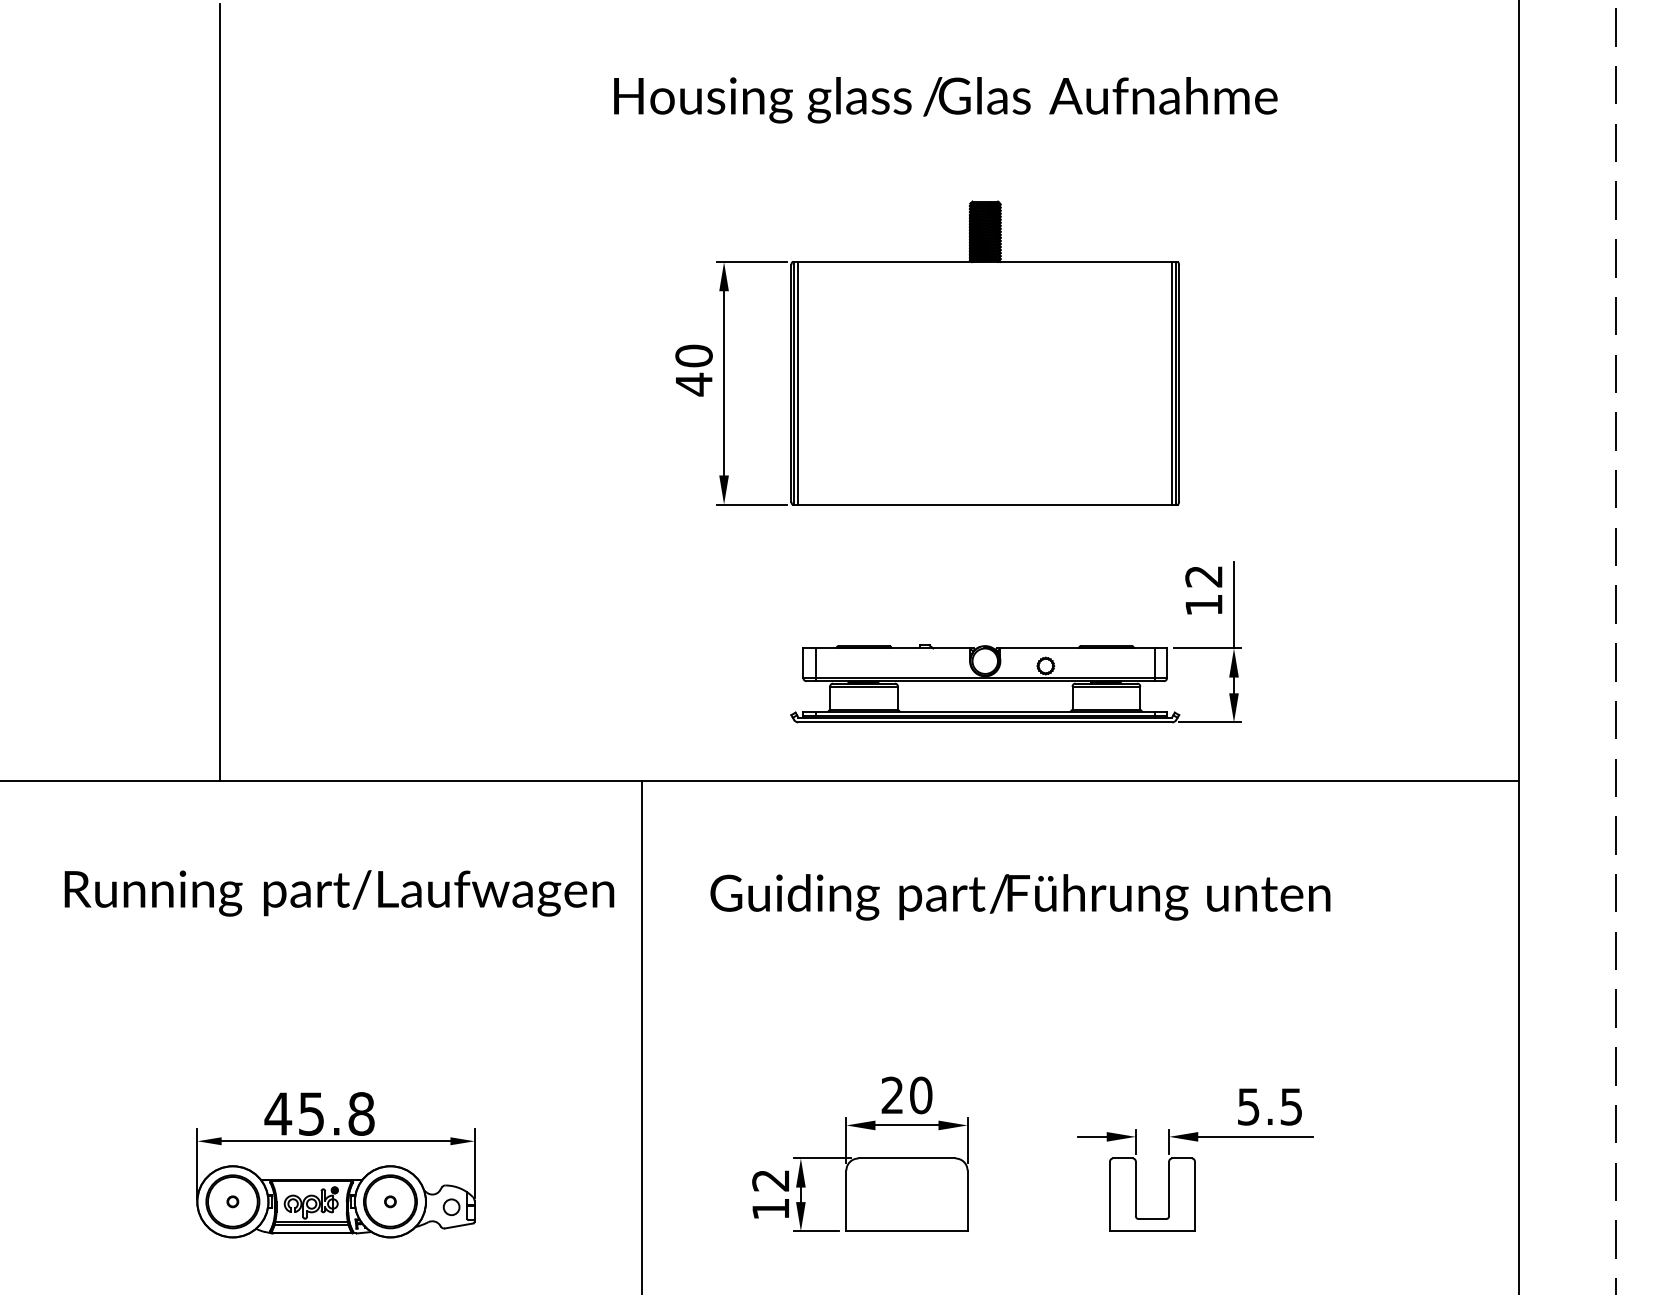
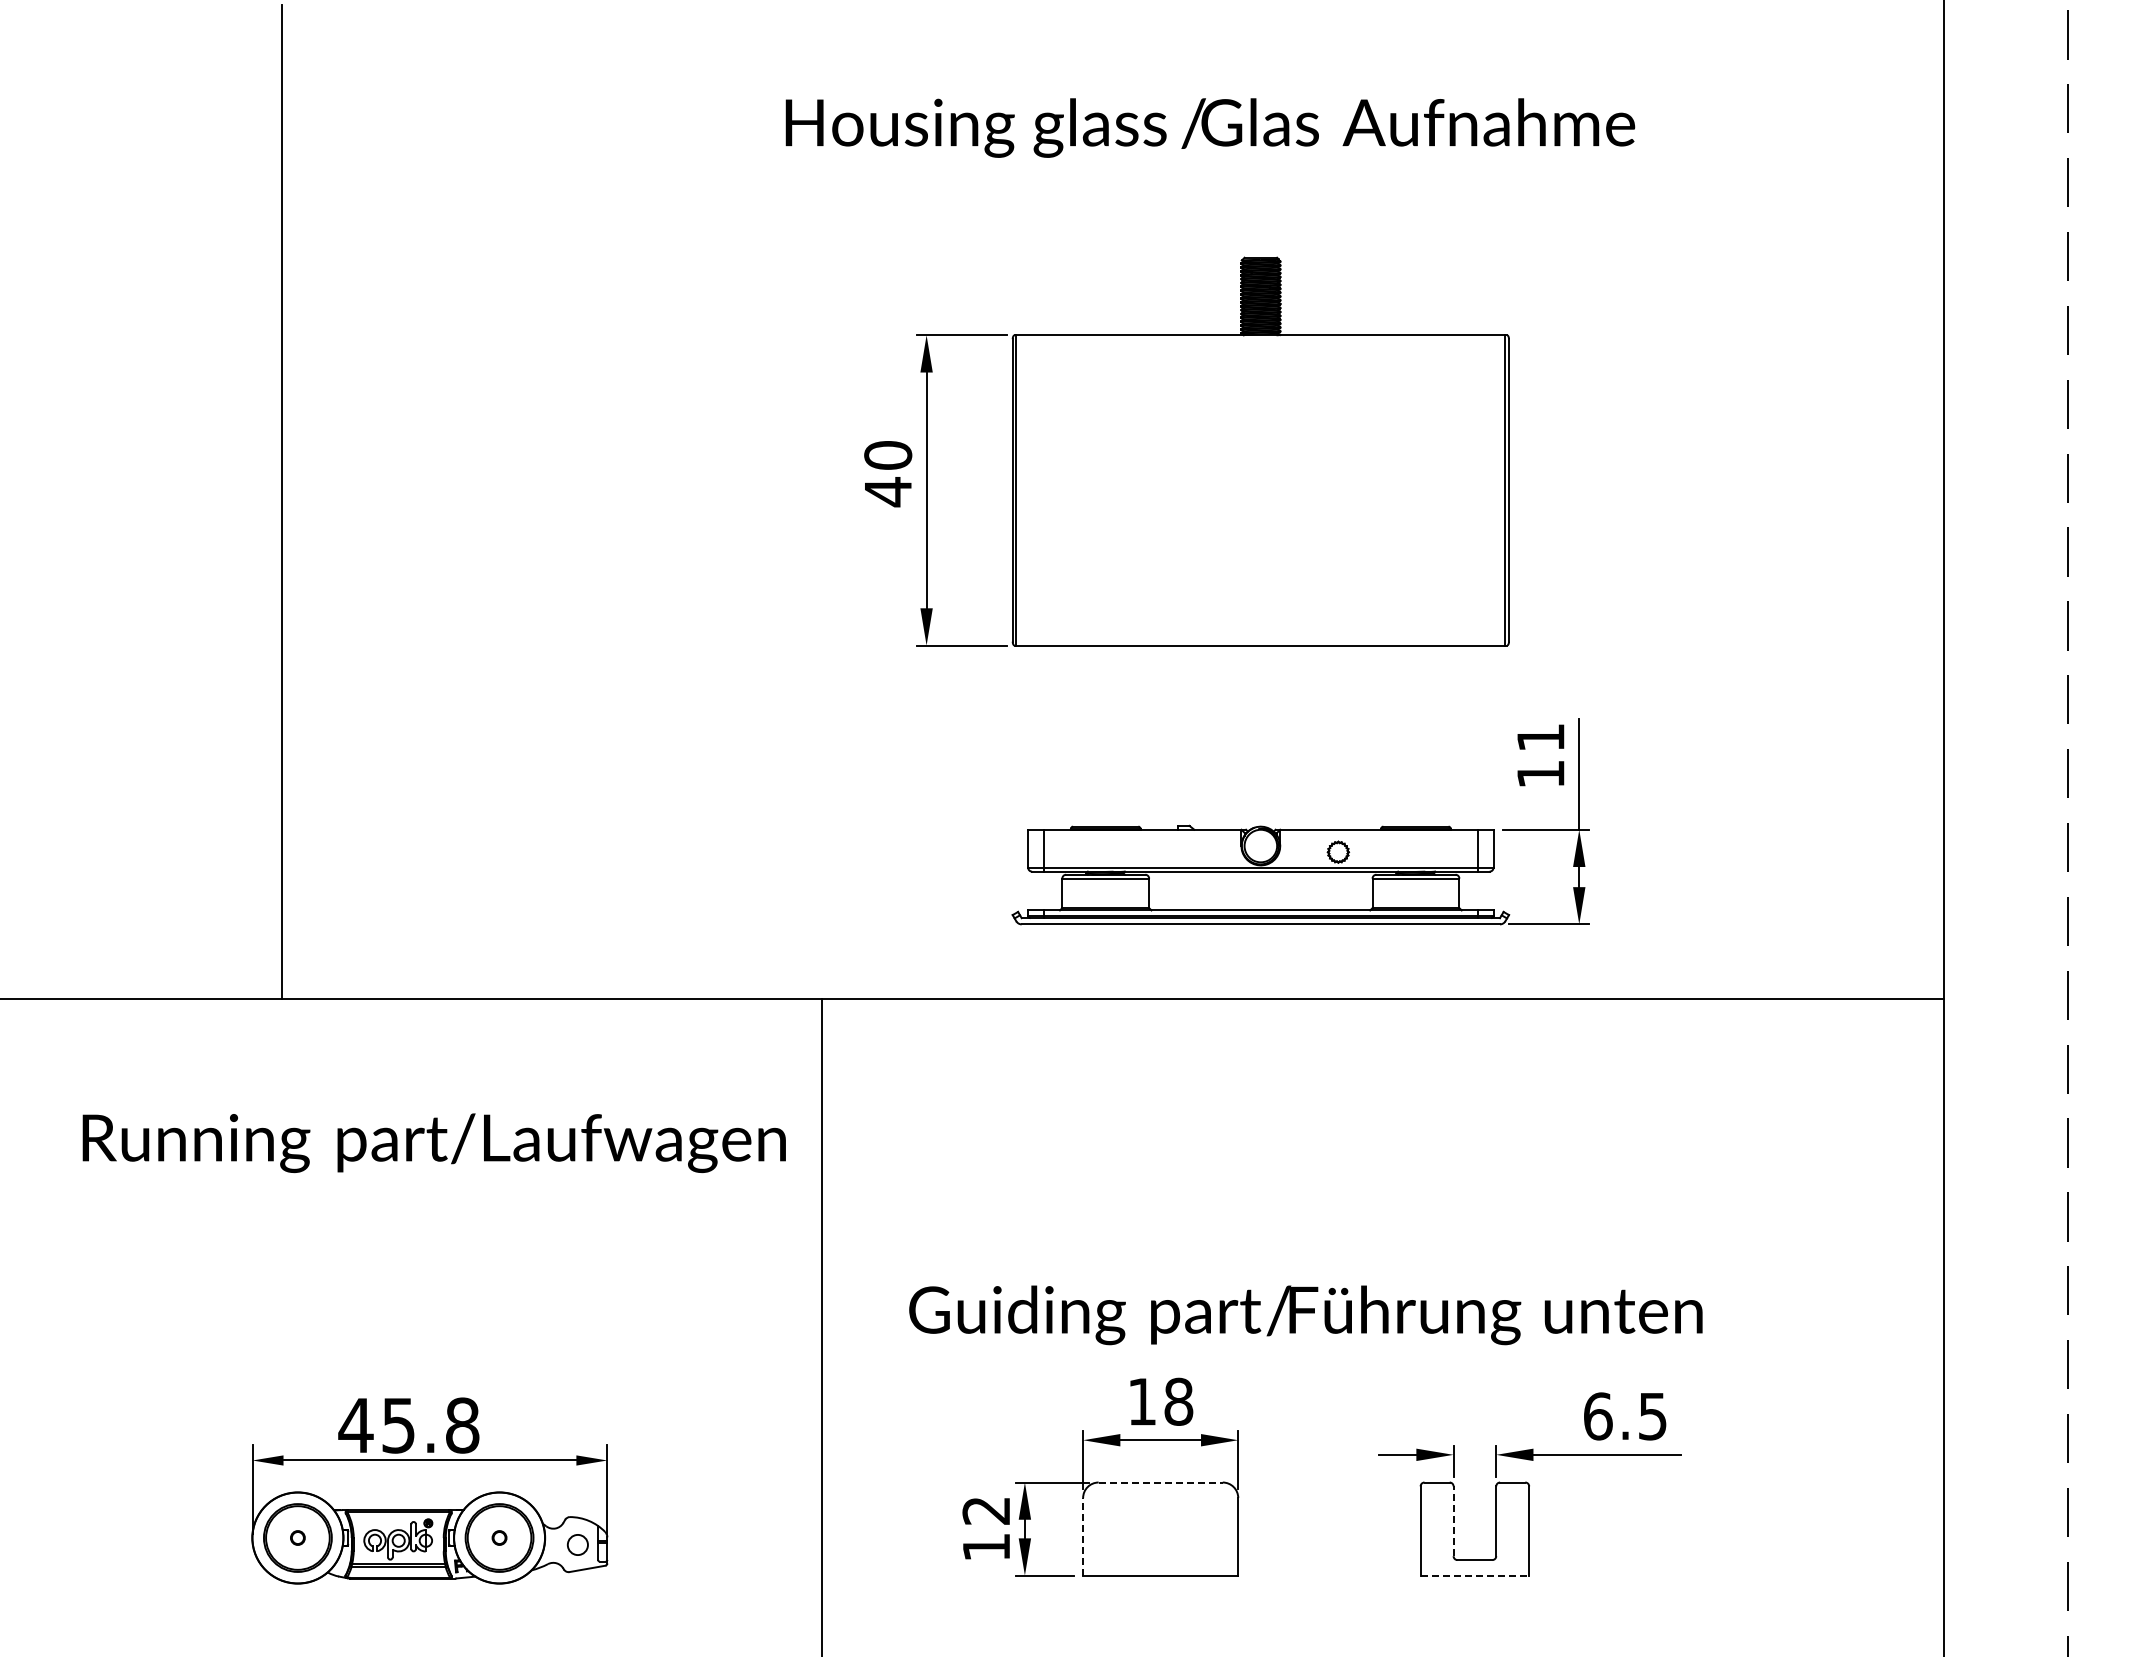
line: (798, 383) -> (1021, 490), removed
line: (1172, 383) -> (1500, 490), removed
text: (1203, 576) -> (1540, 737), 12 -> 11
text: (1020, 897) -> (1305, 1315), moved
text: (906, 1095) -> (1160, 1401), 20 -> 18
text: (1249, 1106) -> (1598, 1416), 5.5 -> 6.5
line: (907, 1158) -> (1161, 1482), solid -> dashed
line: (1135, 1188) -> (1453, 1521), solid -> dashed
line: (846, 1200) -> (1083, 1536), solid -> dashed
line: (1152, 1231) -> (1475, 1575), solid -> dashed

